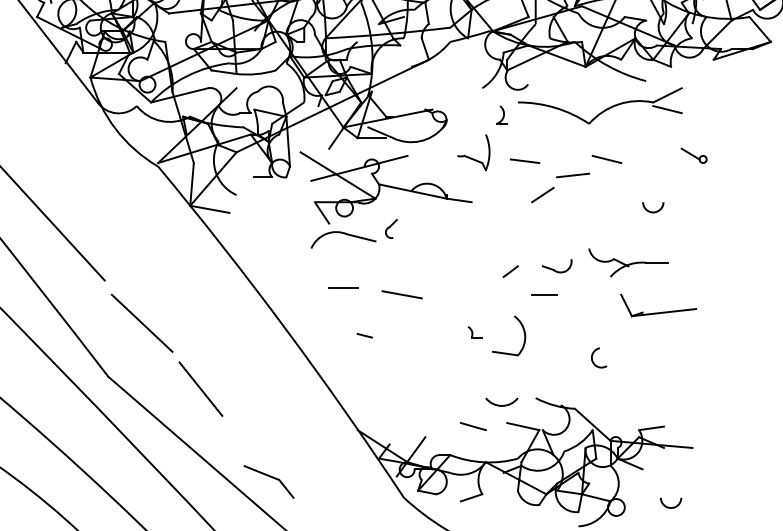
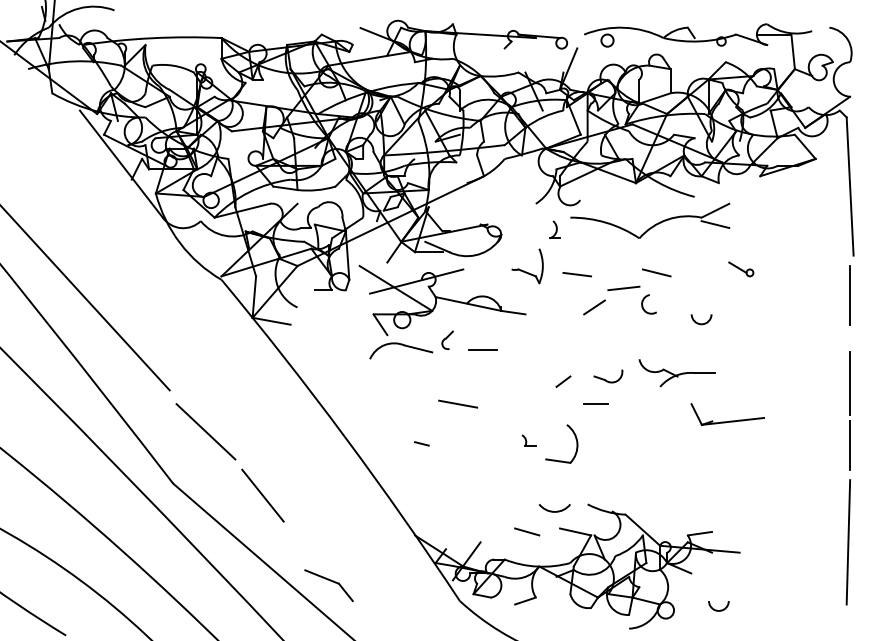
line: (342, 286) -> (482, 349), moved
part: (660, 311) -> (729, 420), moved
arc: (593, 359) -> (643, 305), moved

